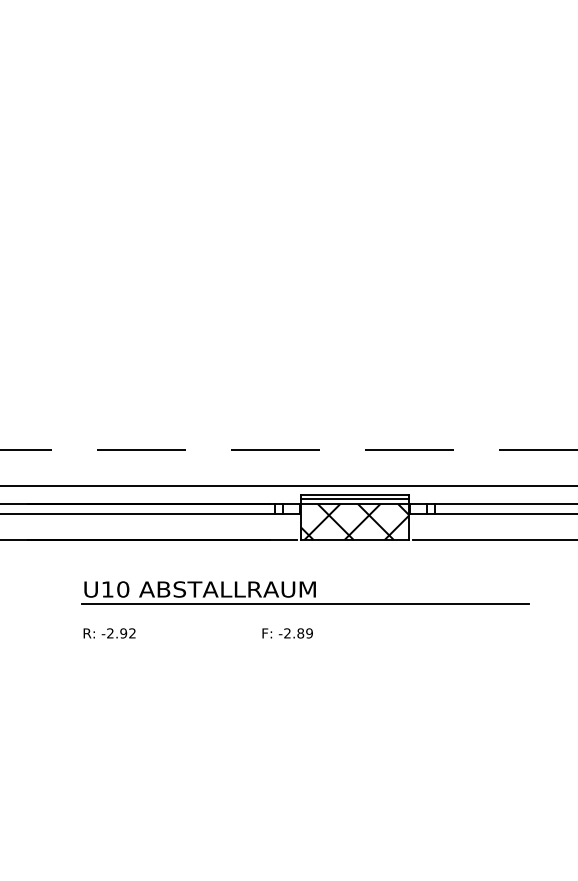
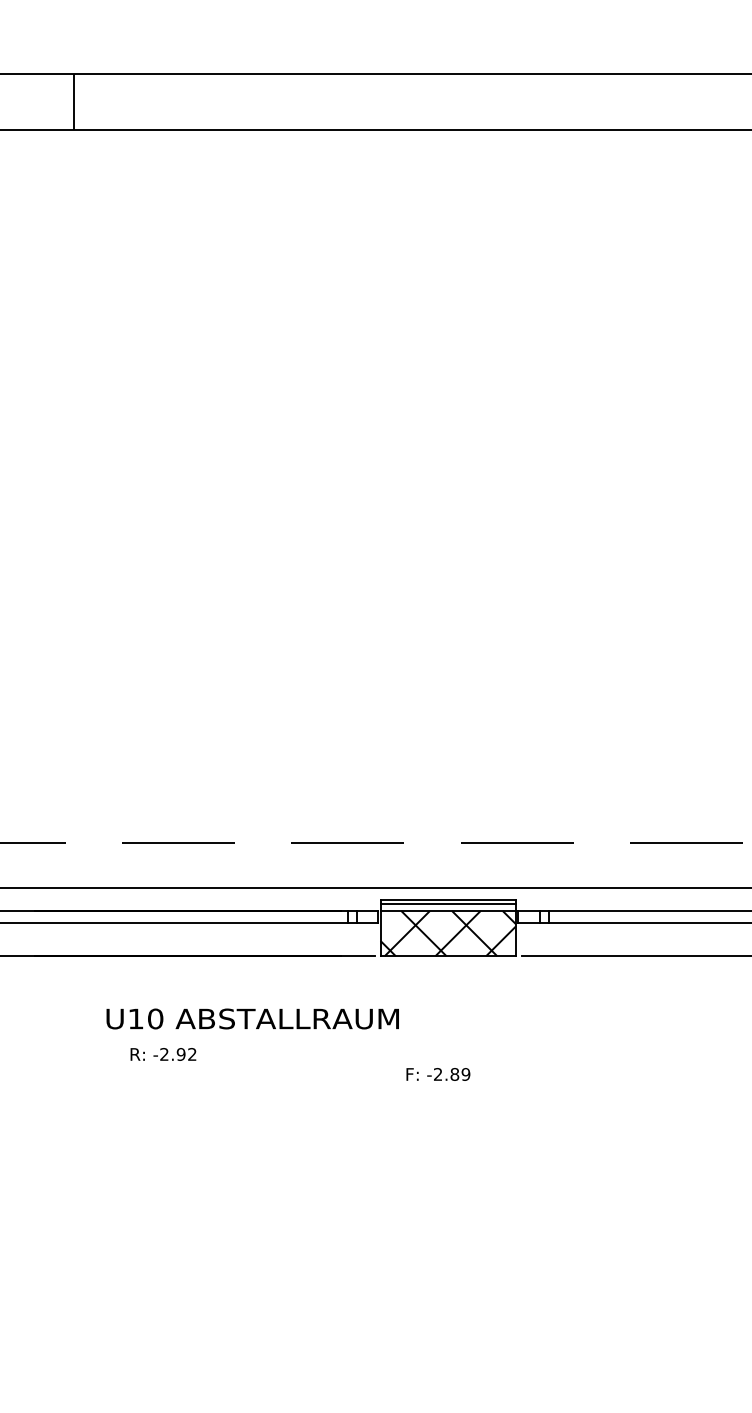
line: (305, 604) -> (385, 1037), removed
text: (109, 633) -> (163, 1054), moved
text: (287, 633) -> (438, 1074), moved

